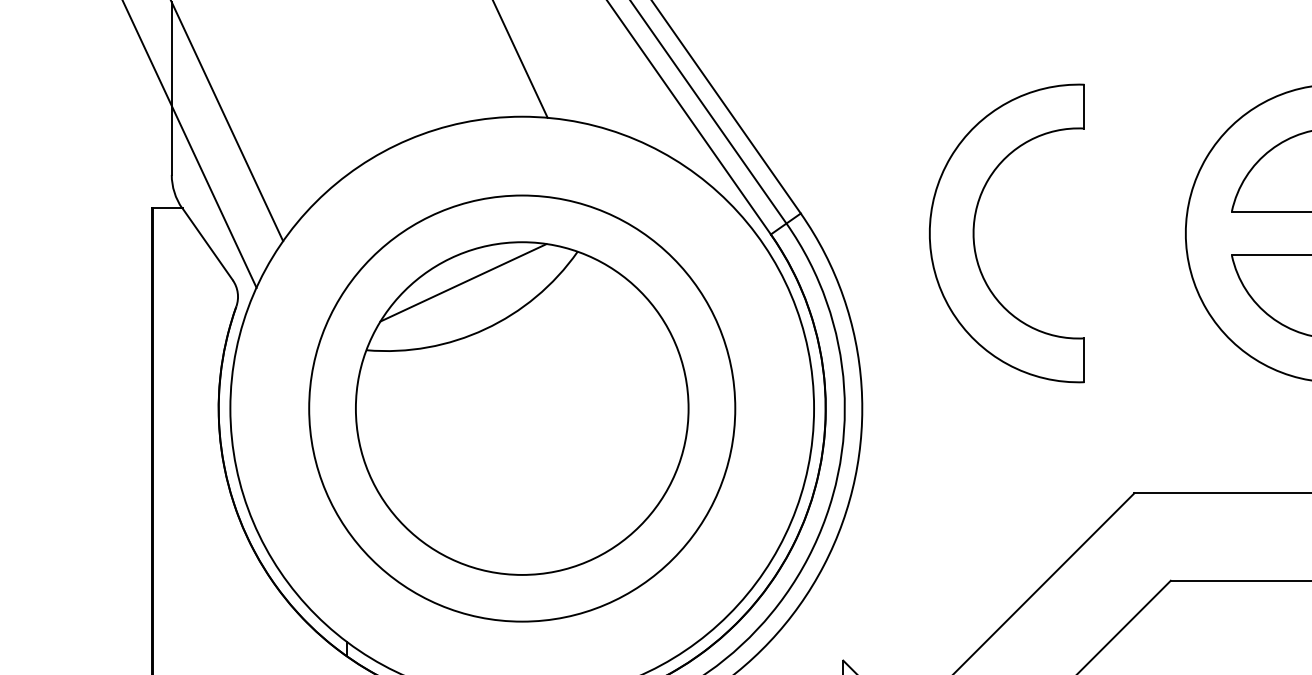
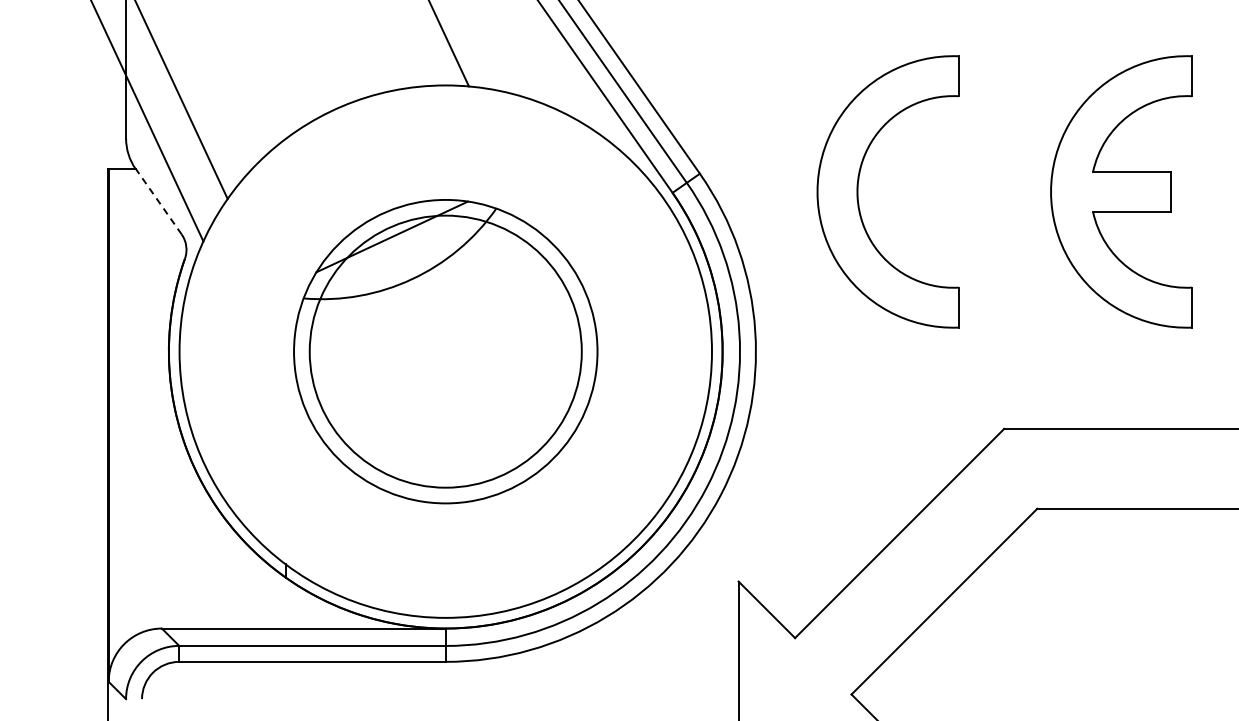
line: (207, 243) -> (158, 201), solid -> dashed
circle: (521, 408) -> (445, 351), size x0.7

